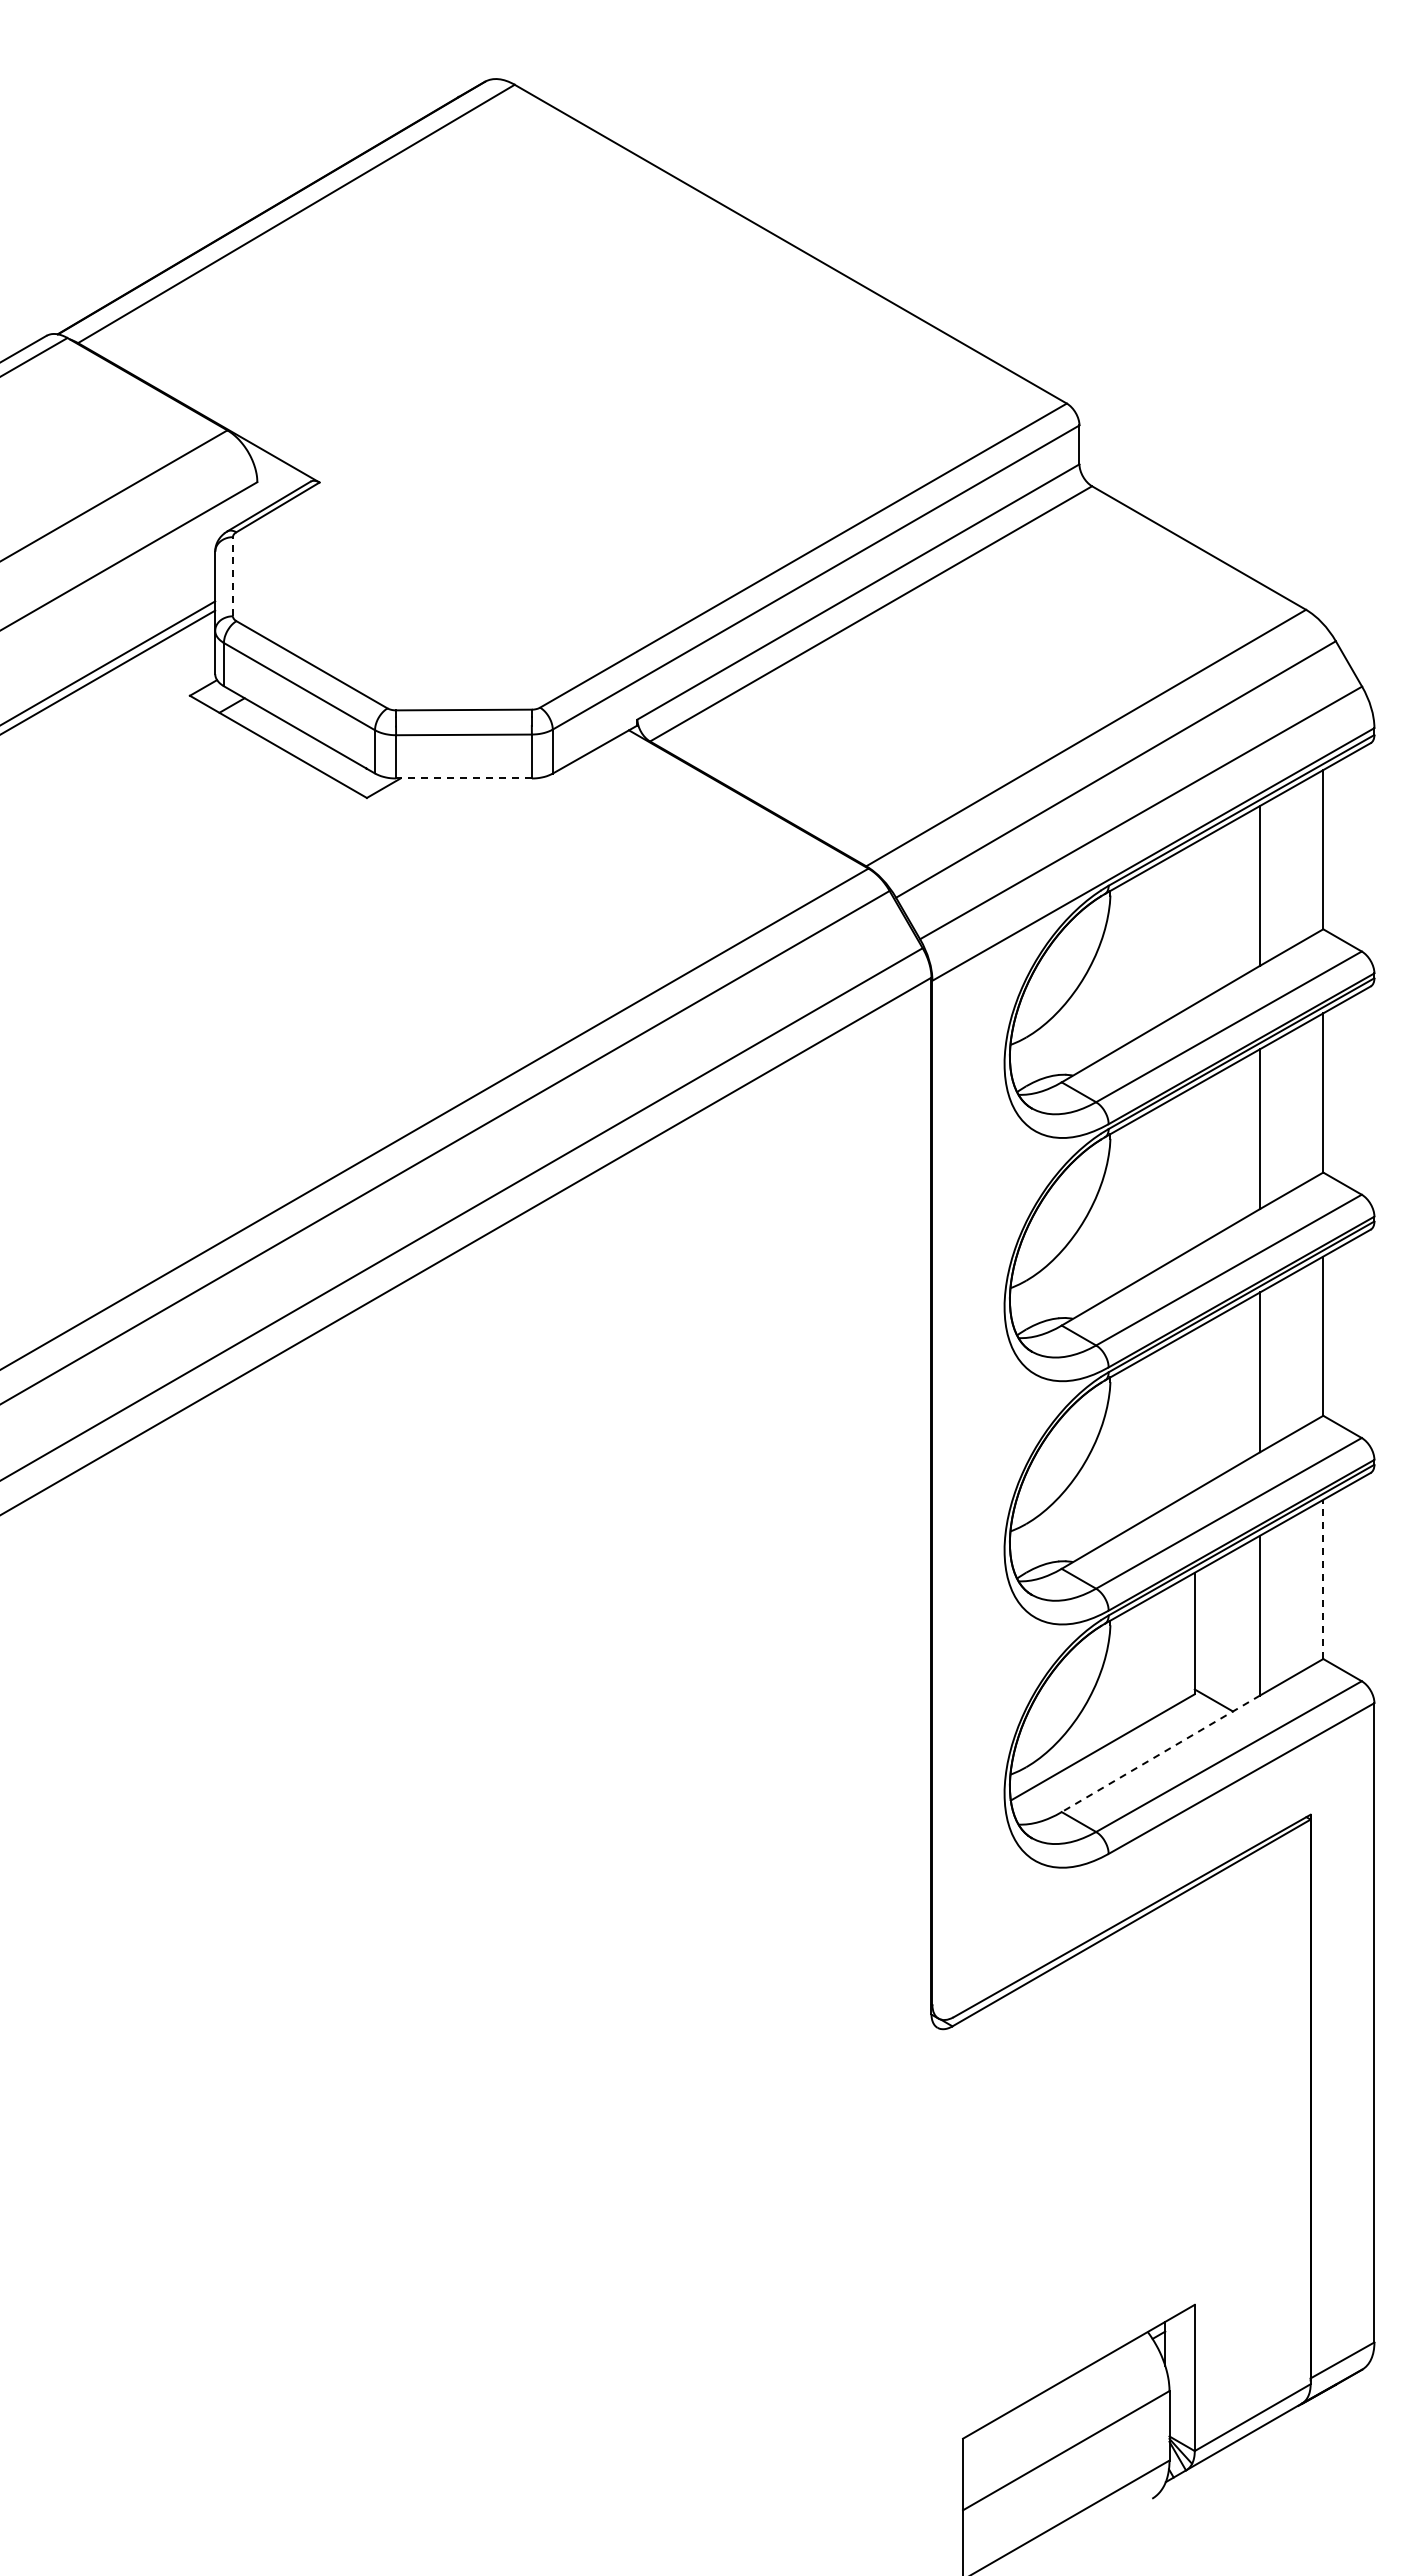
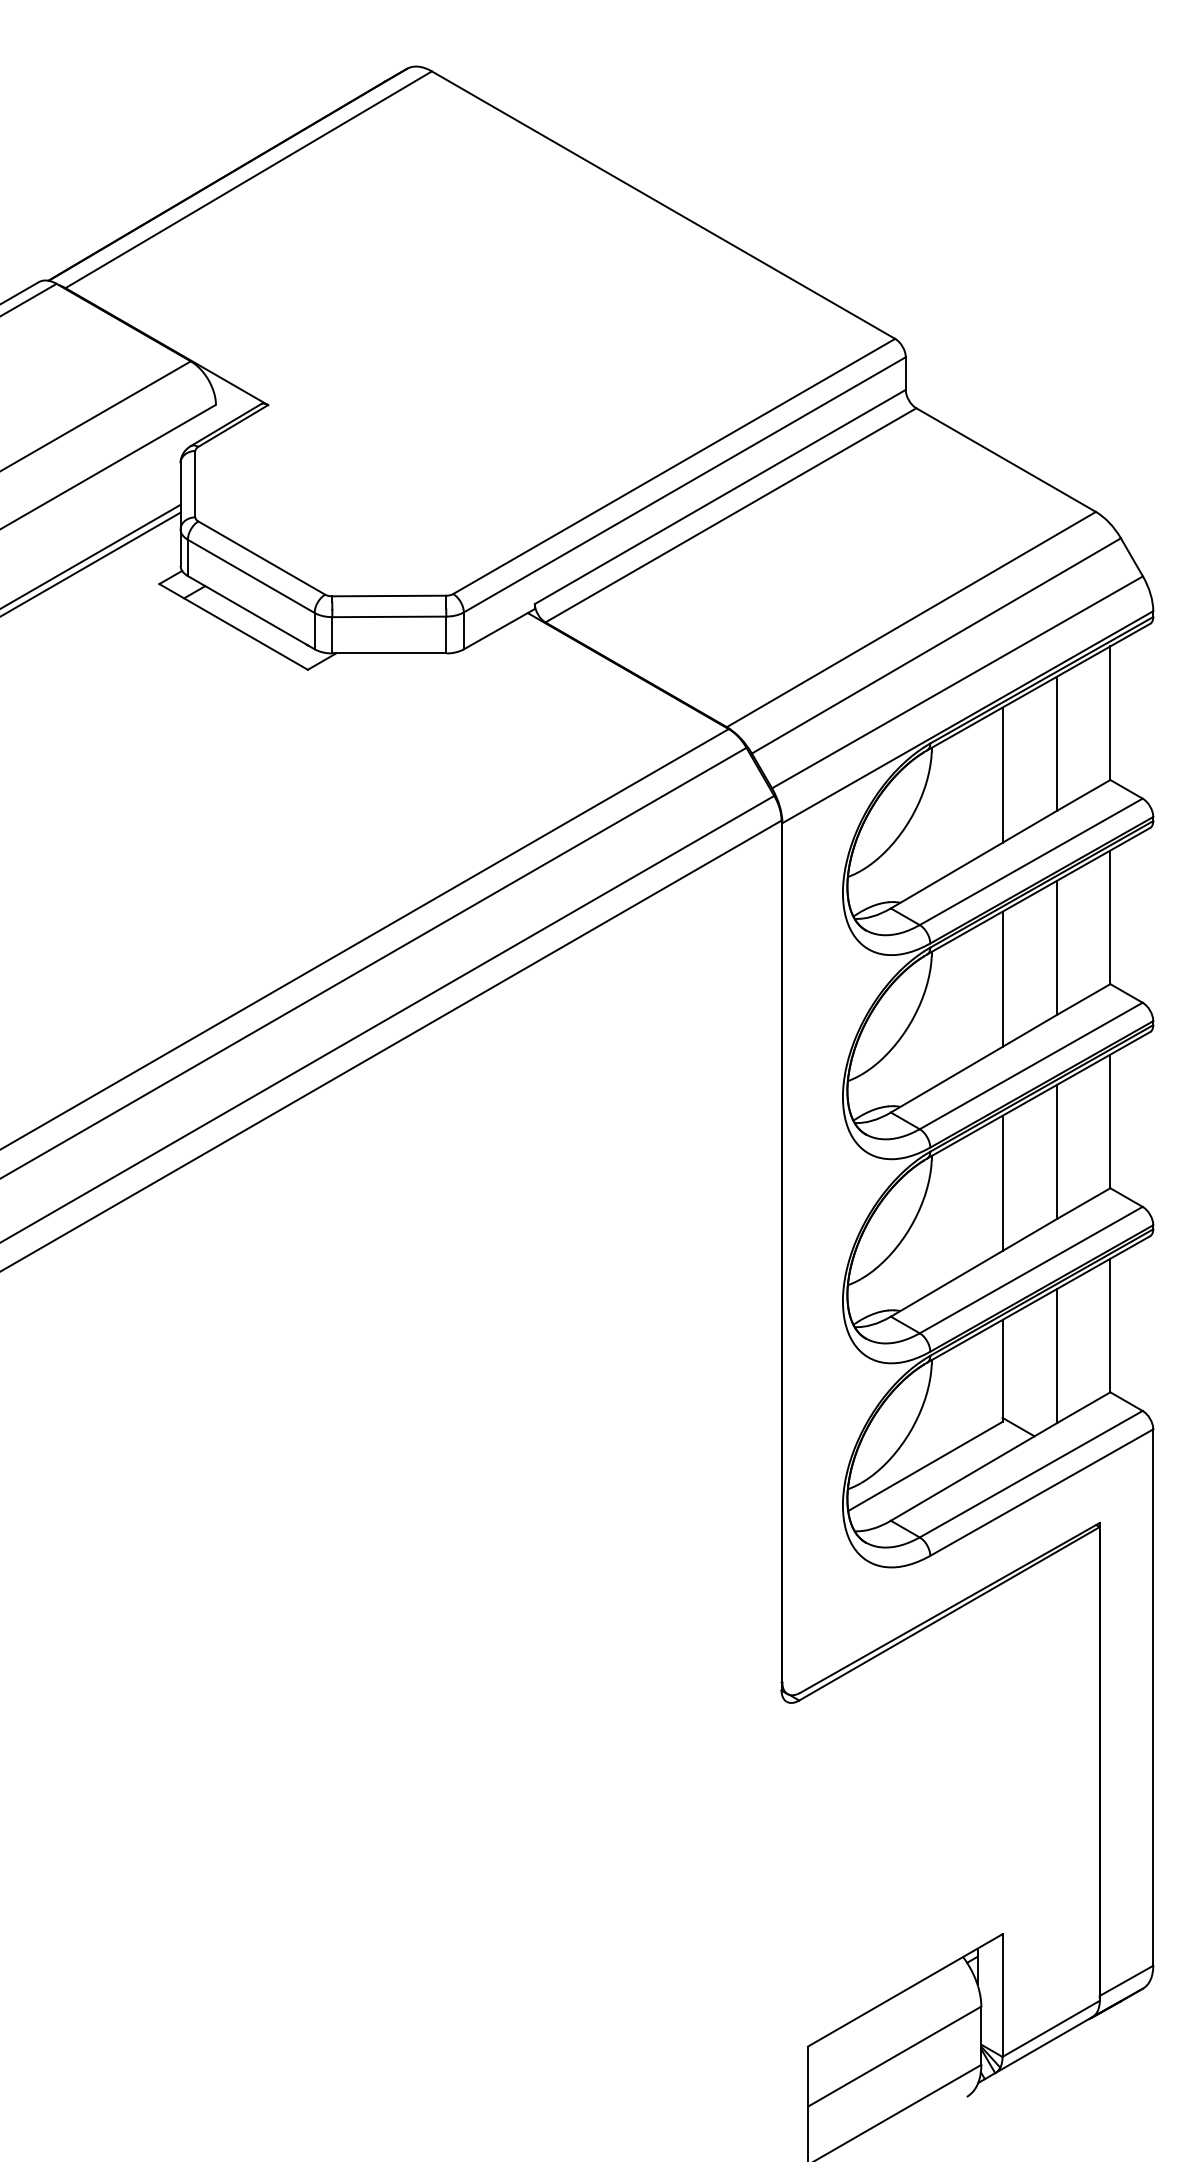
line: (232, 576) -> (195, 483), dashed -> solid
line: (464, 778) -> (389, 653), dashed -> solid
line: (1194, 923) -> (1002, 775), added
line: (1194, 1166) -> (1002, 979), added
line: (1194, 1409) -> (1002, 1182), added
line: (1323, 1579) -> (1110, 1325), dashed -> solid
line: (1160, 1754) -> (973, 1472), dashed -> solid

